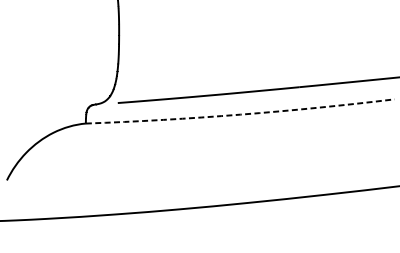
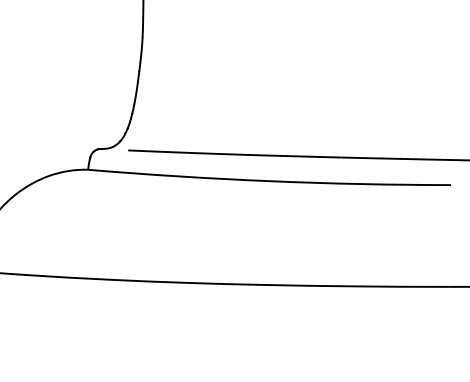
arc: (240, 114) -> (269, 181), dashed -> solid

